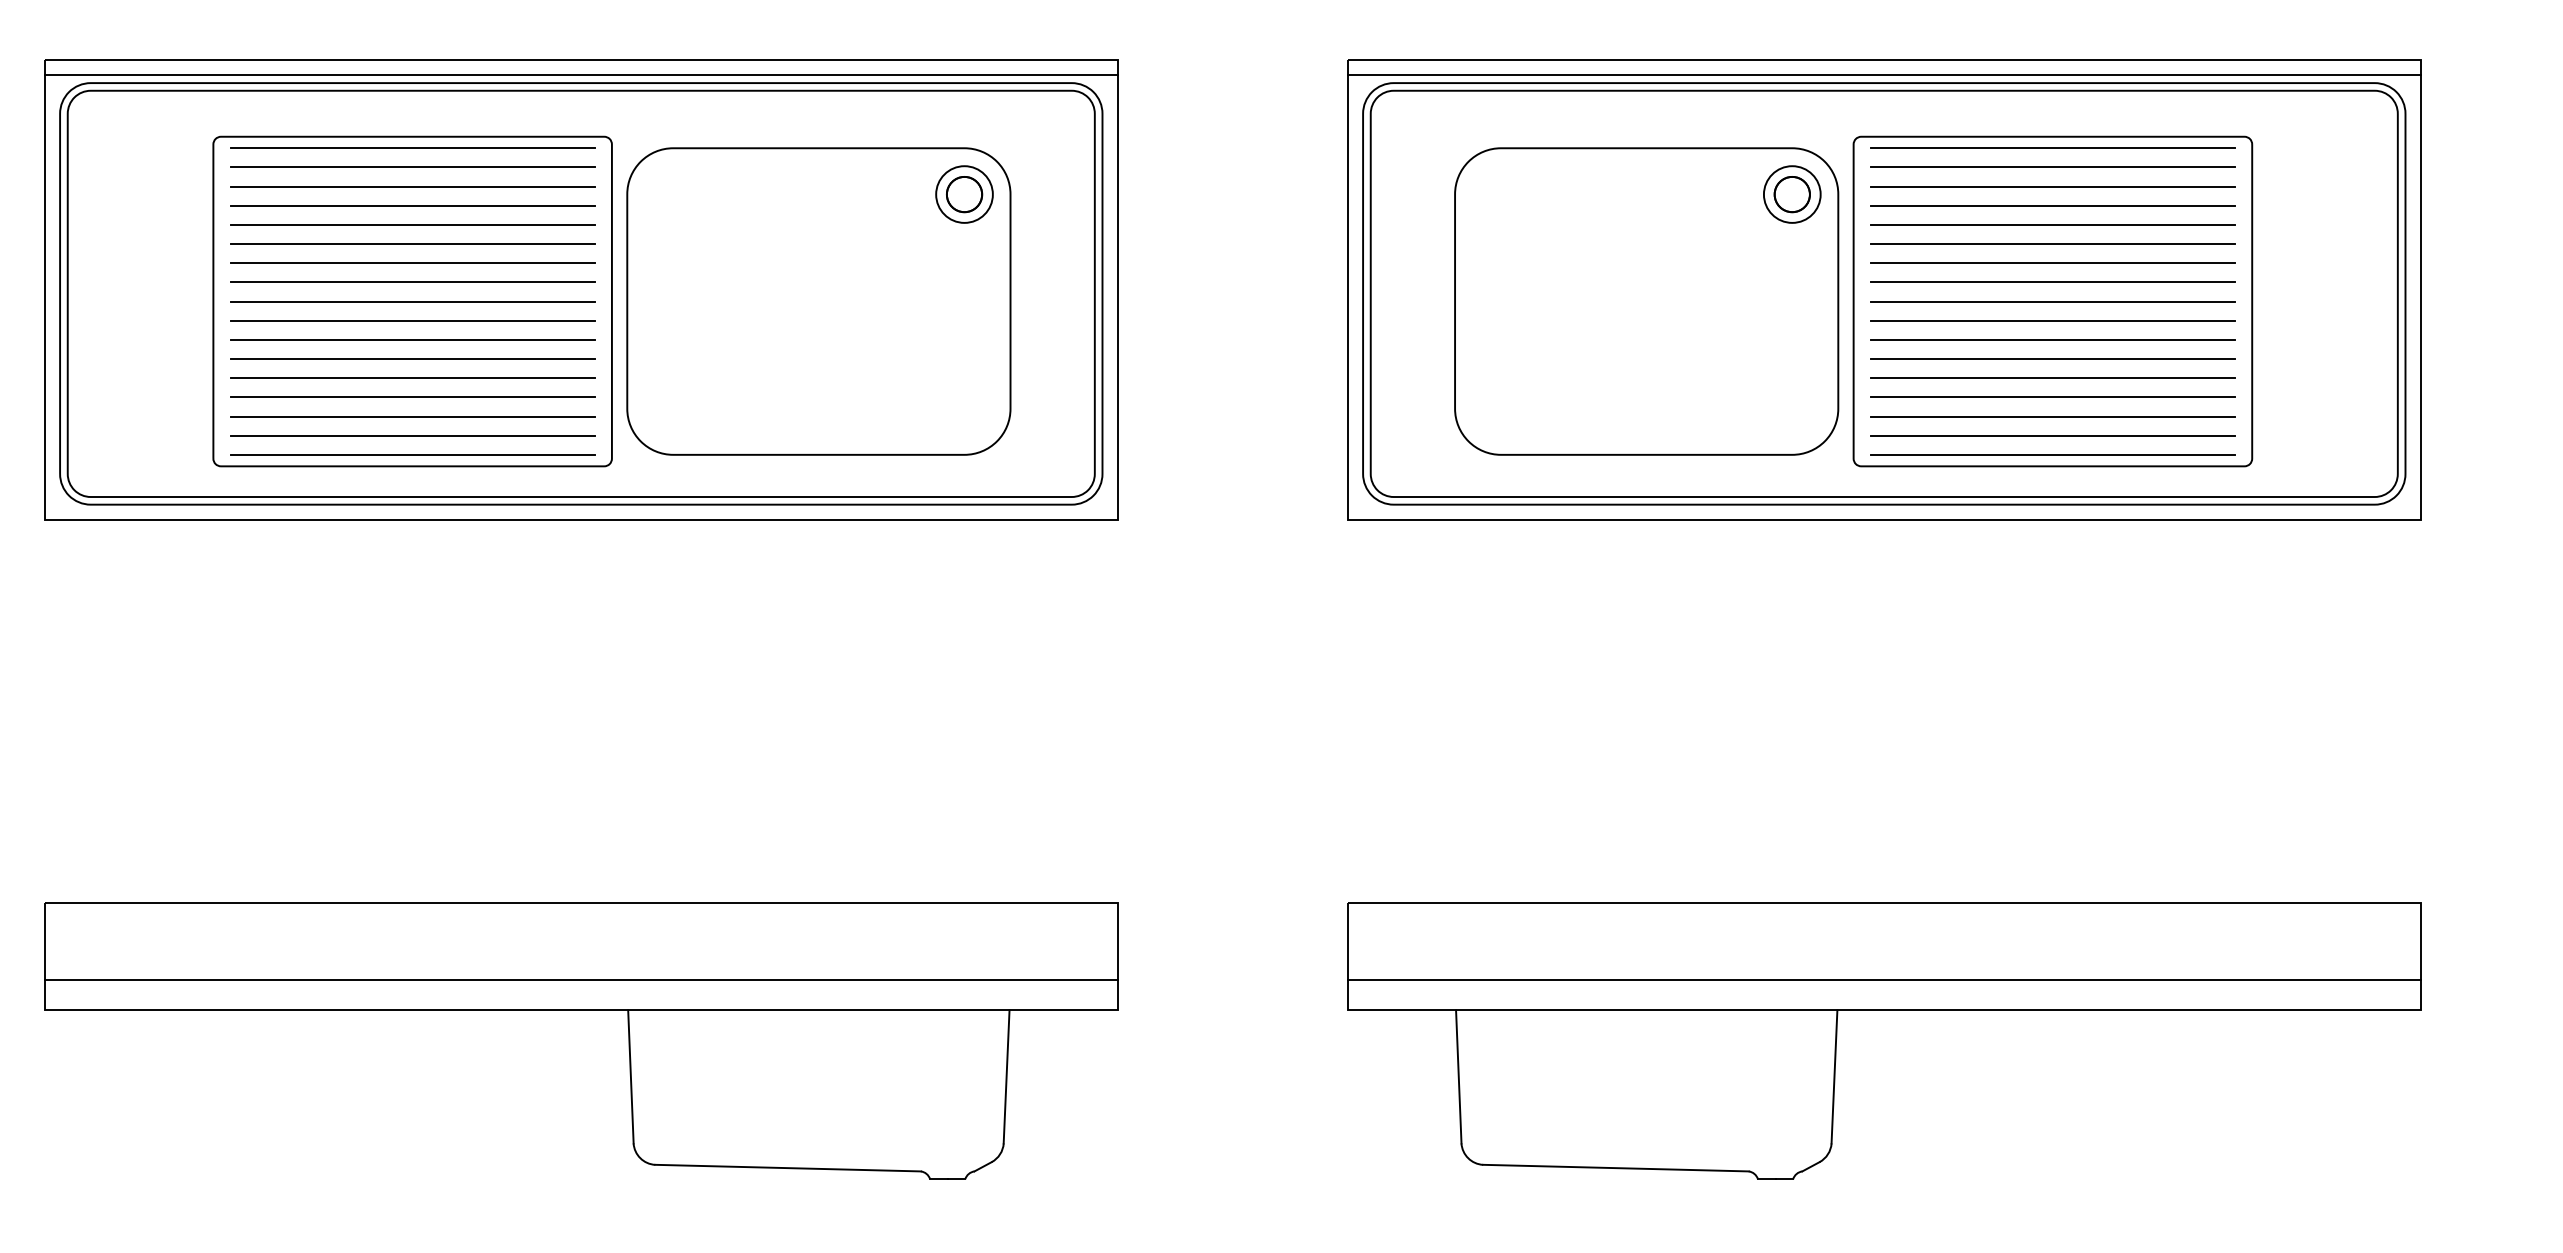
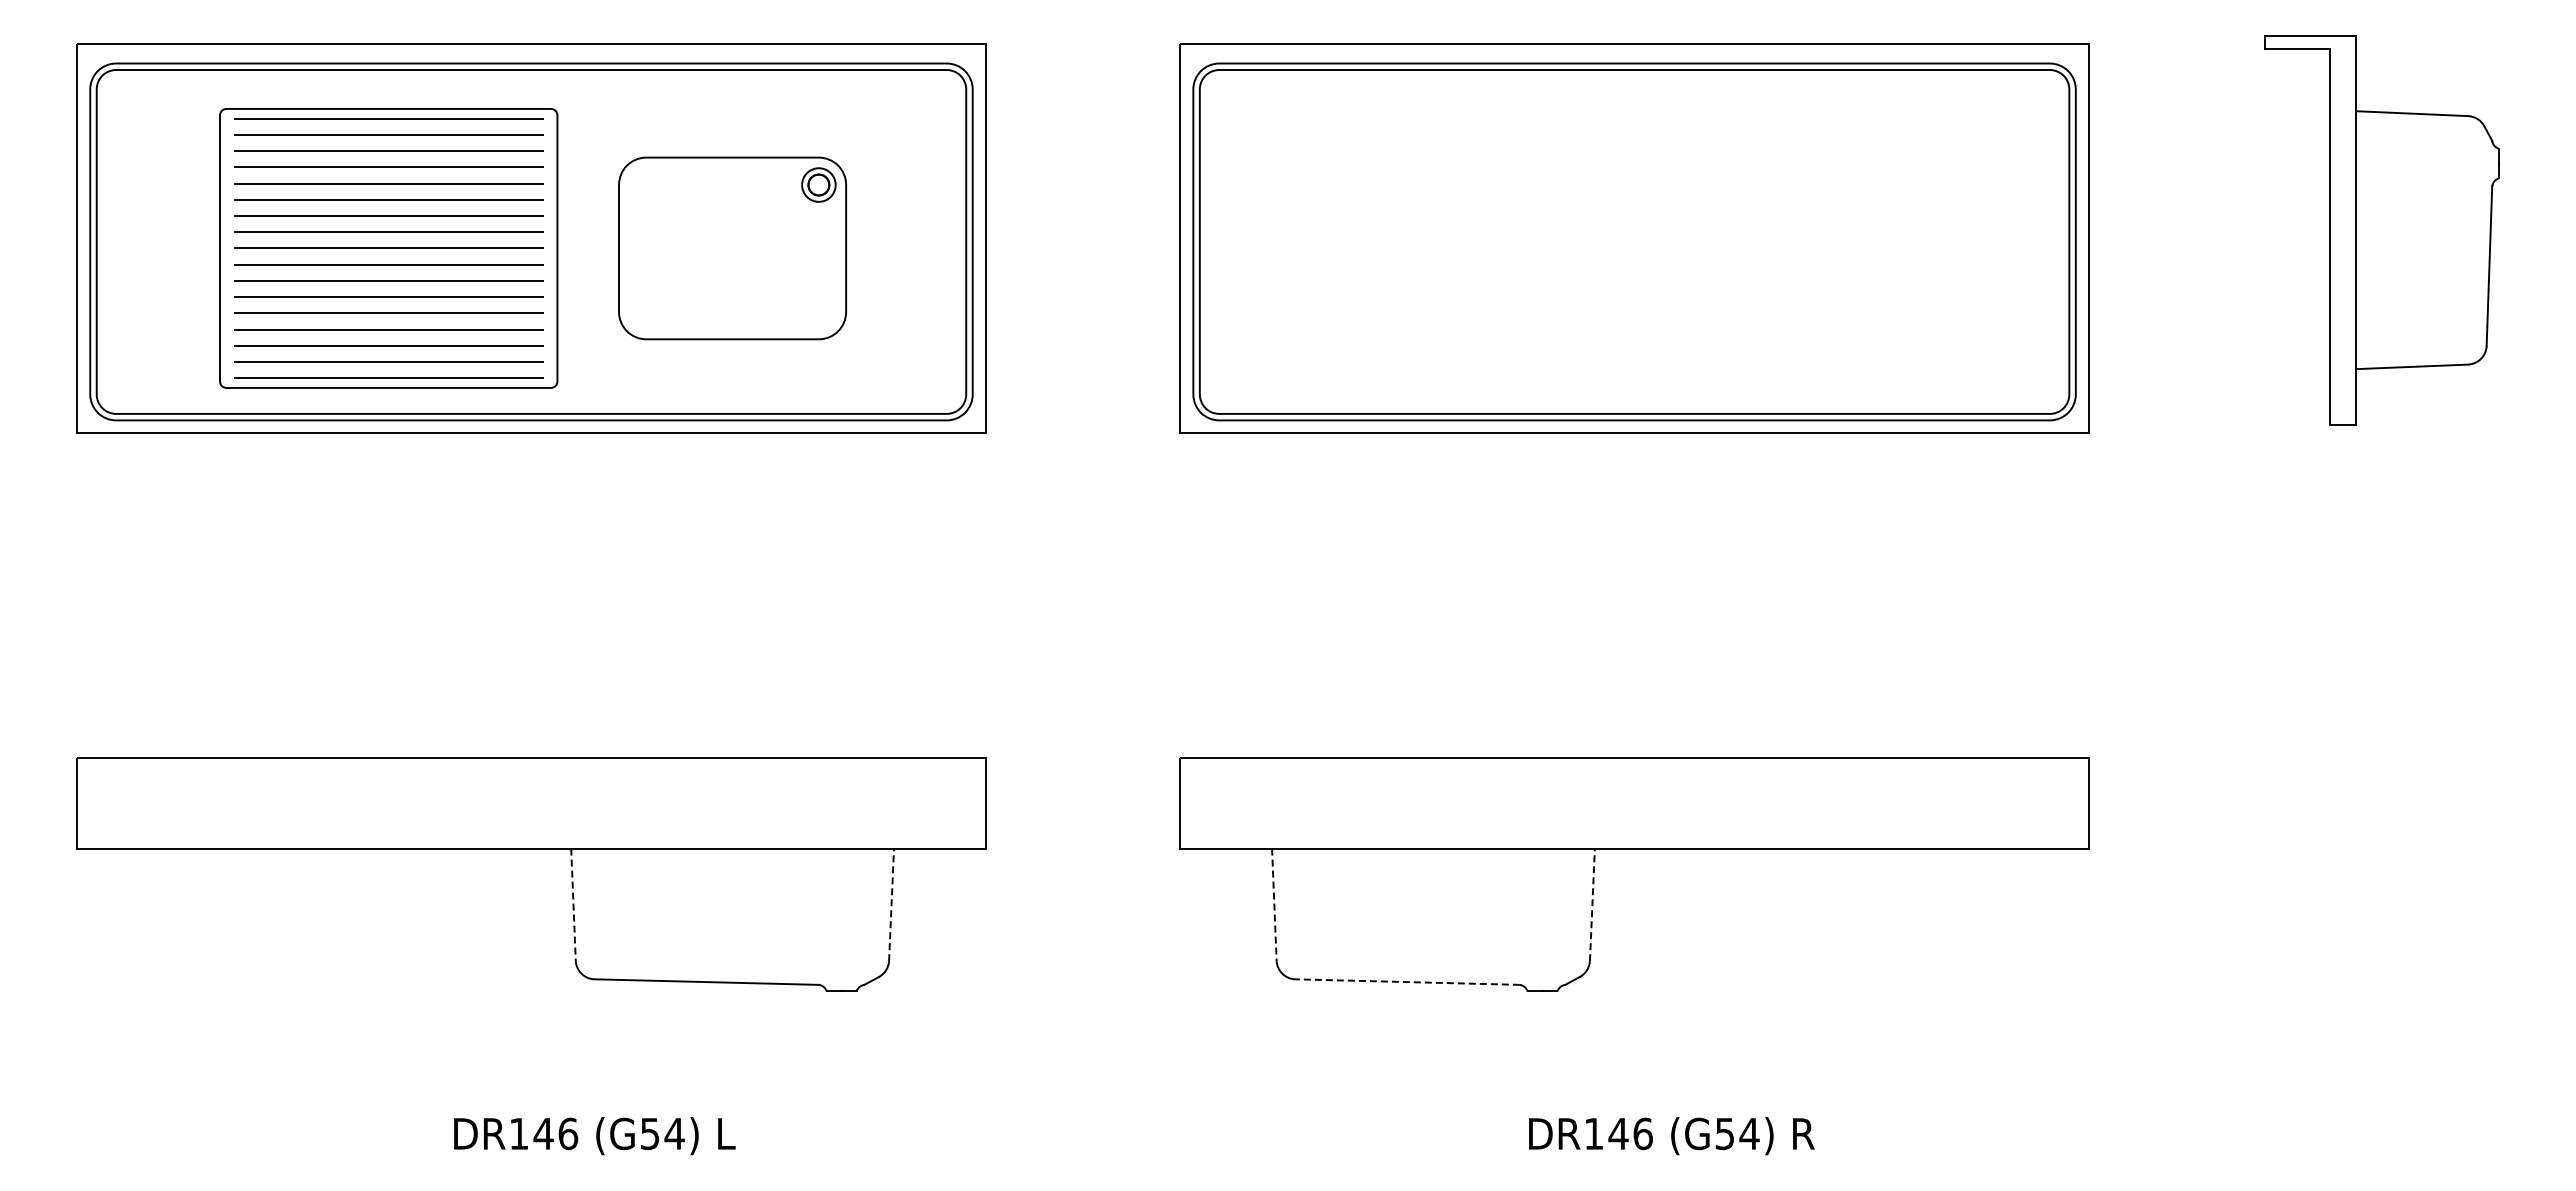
line: (581, 76) -> (531, 57), removed
line: (1884, 76) -> (1634, 57), removed
part: (818, 301) -> (732, 248), size x0.7
part: (1646, 301) -> (1433, 248), removed
part: (2051, 301) -> (1776, 248), removed
line: (581, 979) -> (531, 822), removed
line: (1884, 979) -> (1634, 822), removed
line: (1006, 1076) -> (891, 904), solid -> dashed
line: (1834, 1076) -> (1592, 904), solid -> dashed
line: (630, 1077) -> (573, 905), solid -> dashed
line: (1458, 1077) -> (1274, 905), solid -> dashed
line: (1614, 1168) -> (1406, 982), solid -> dashed

